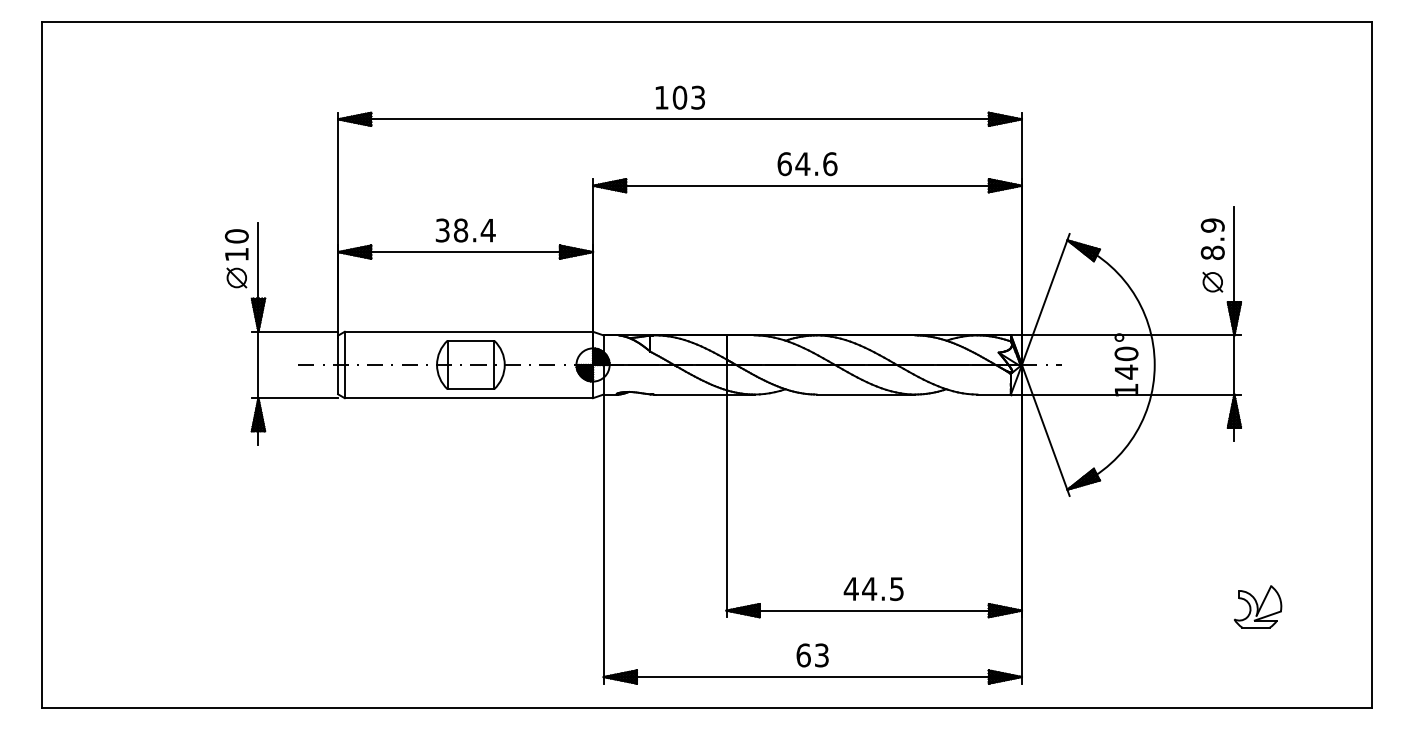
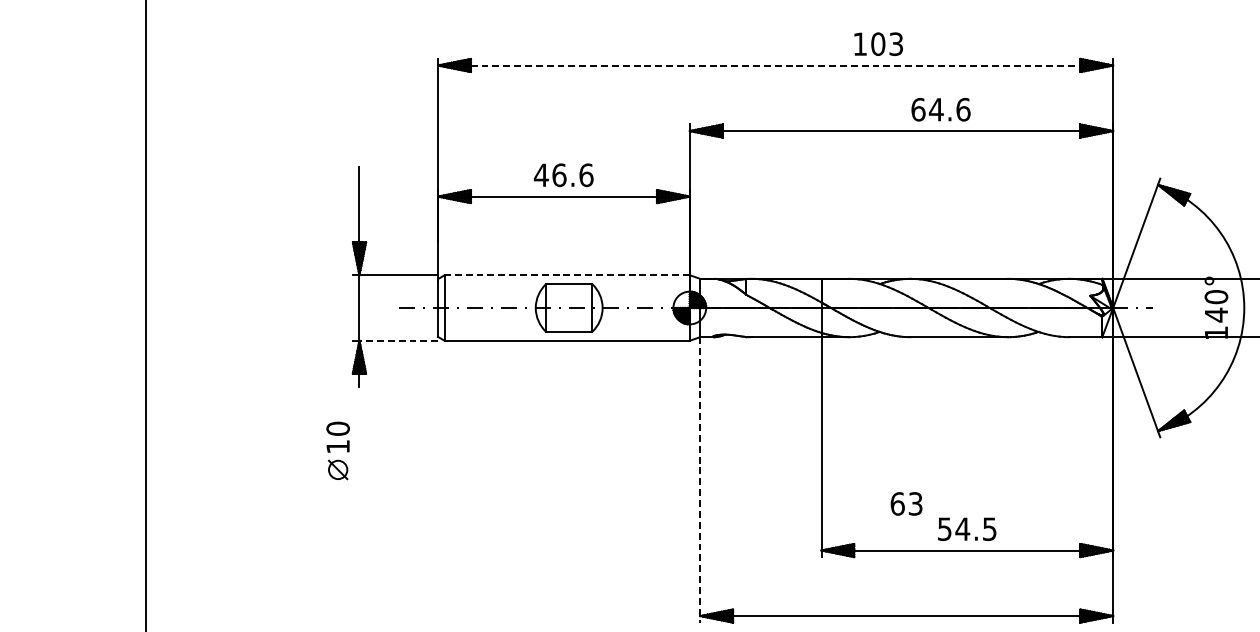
text: (679, 97) -> (877, 43), moved
line: (680, 119) -> (776, 65), solid -> dashed
text: (807, 164) -> (940, 110), moved
text: (465, 230) -> (563, 175), 38.4 -> 46.6
part: (236, 258) -> (337, 450), moved
line: (468, 331) -> (566, 274), solid -> dashed
line: (298, 398) -> (399, 341), solid -> dashed
line: (603, 539) -> (700, 480), solid -> dashed
text: (850, 589) -> (943, 529), 44.5 -> 54.5
text: (812, 655) -> (906, 503), moved

